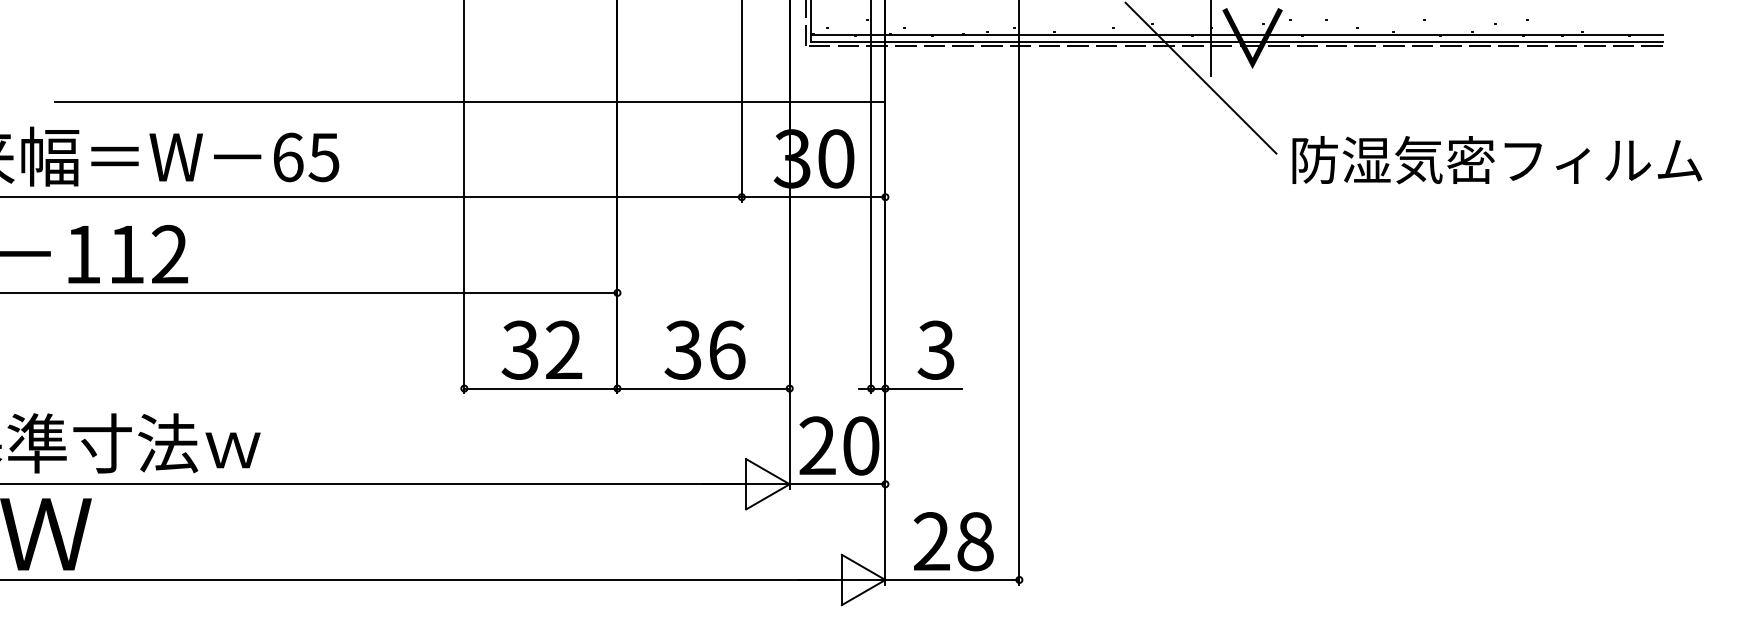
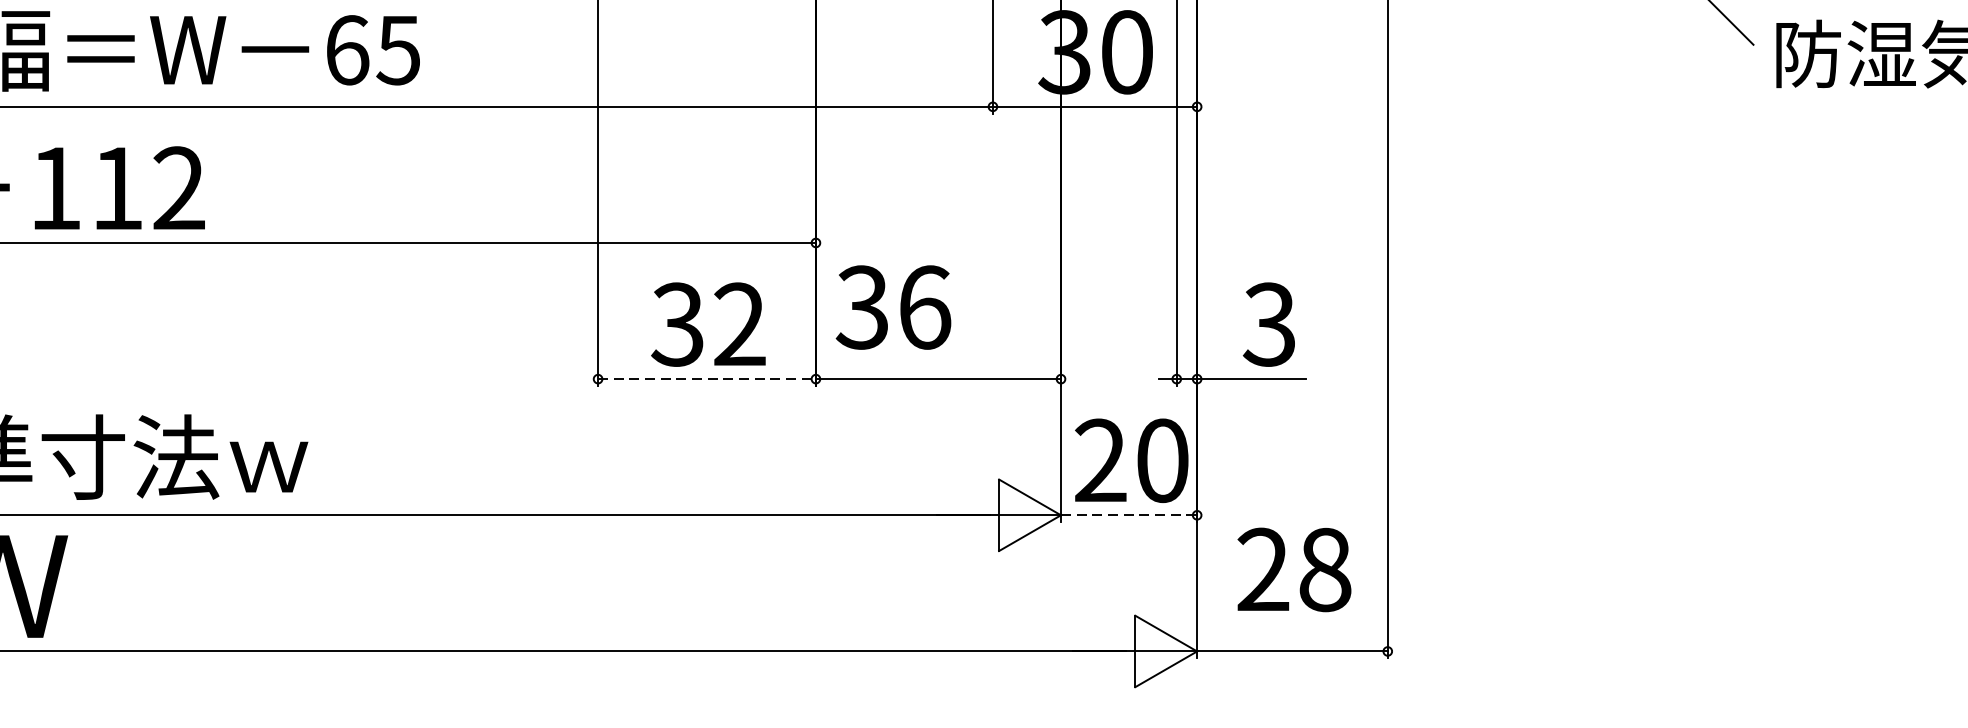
text: (704, 349) -> (892, 306), moved
line: (540, 388) -> (706, 379), solid -> dashed
line: (837, 484) -> (1128, 515), solid -> dashed
text: (953, 541) -> (1294, 569), moved

